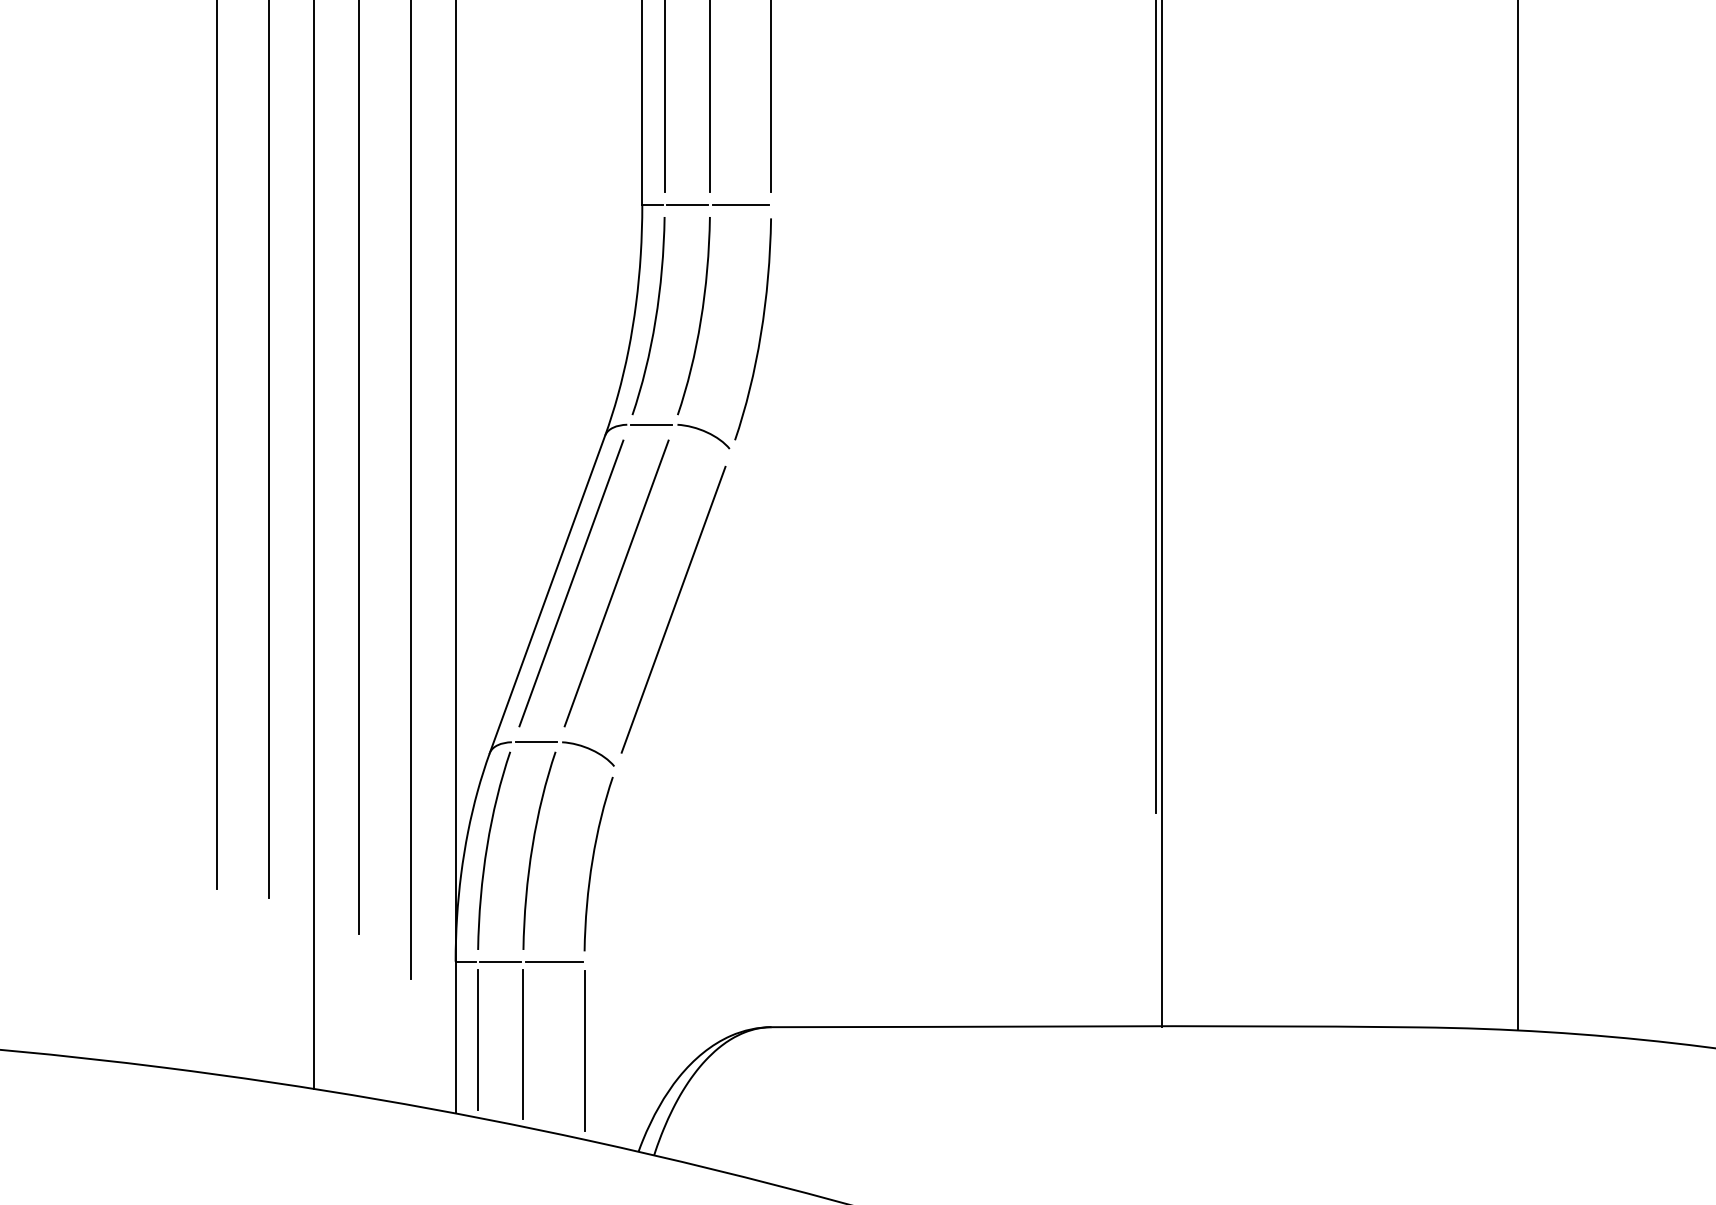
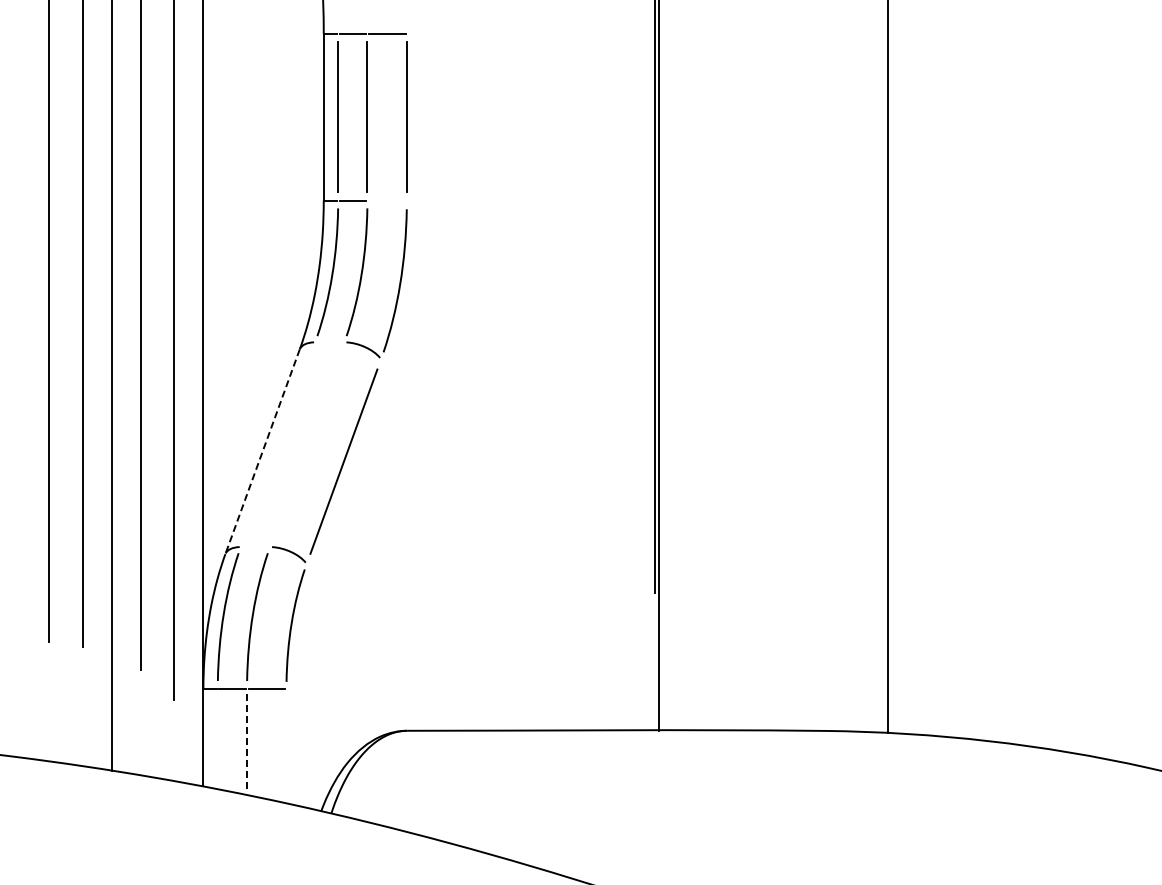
line: (741, 204) -> (387, 200), removed
line: (651, 424) -> (329, 342), removed
line: (570, 583) -> (277, 444), removed
line: (615, 583) -> (306, 444), removed
line: (547, 594) -> (262, 451), solid -> dashed
line: (536, 742) -> (255, 547), removed
line: (477, 1039) -> (217, 738), removed
line: (524, 1043) -> (247, 741), solid -> dashed
line: (584, 1049) -> (286, 745), removed

